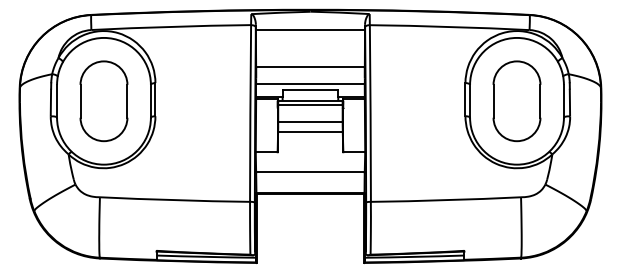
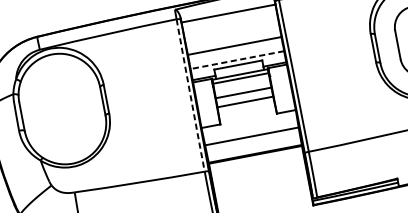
line: (309, 83) -> (236, 59), solid -> dashed
part: (103, 101) -> (62, 109), removed
arc: (250, 113) -> (190, 95), solid -> dashed

